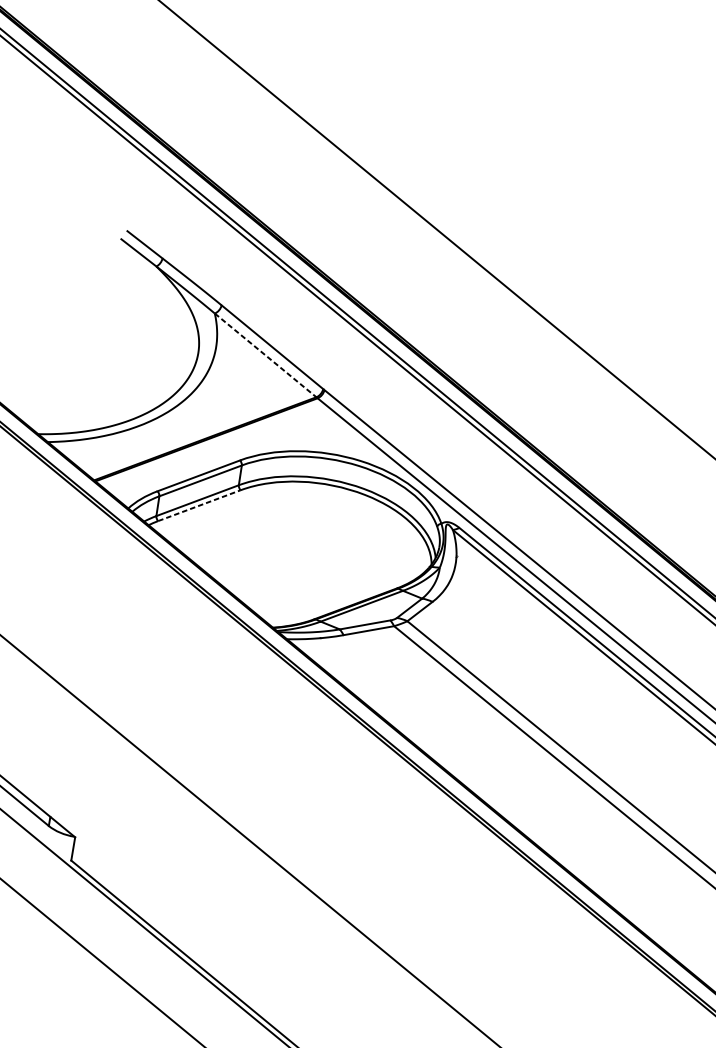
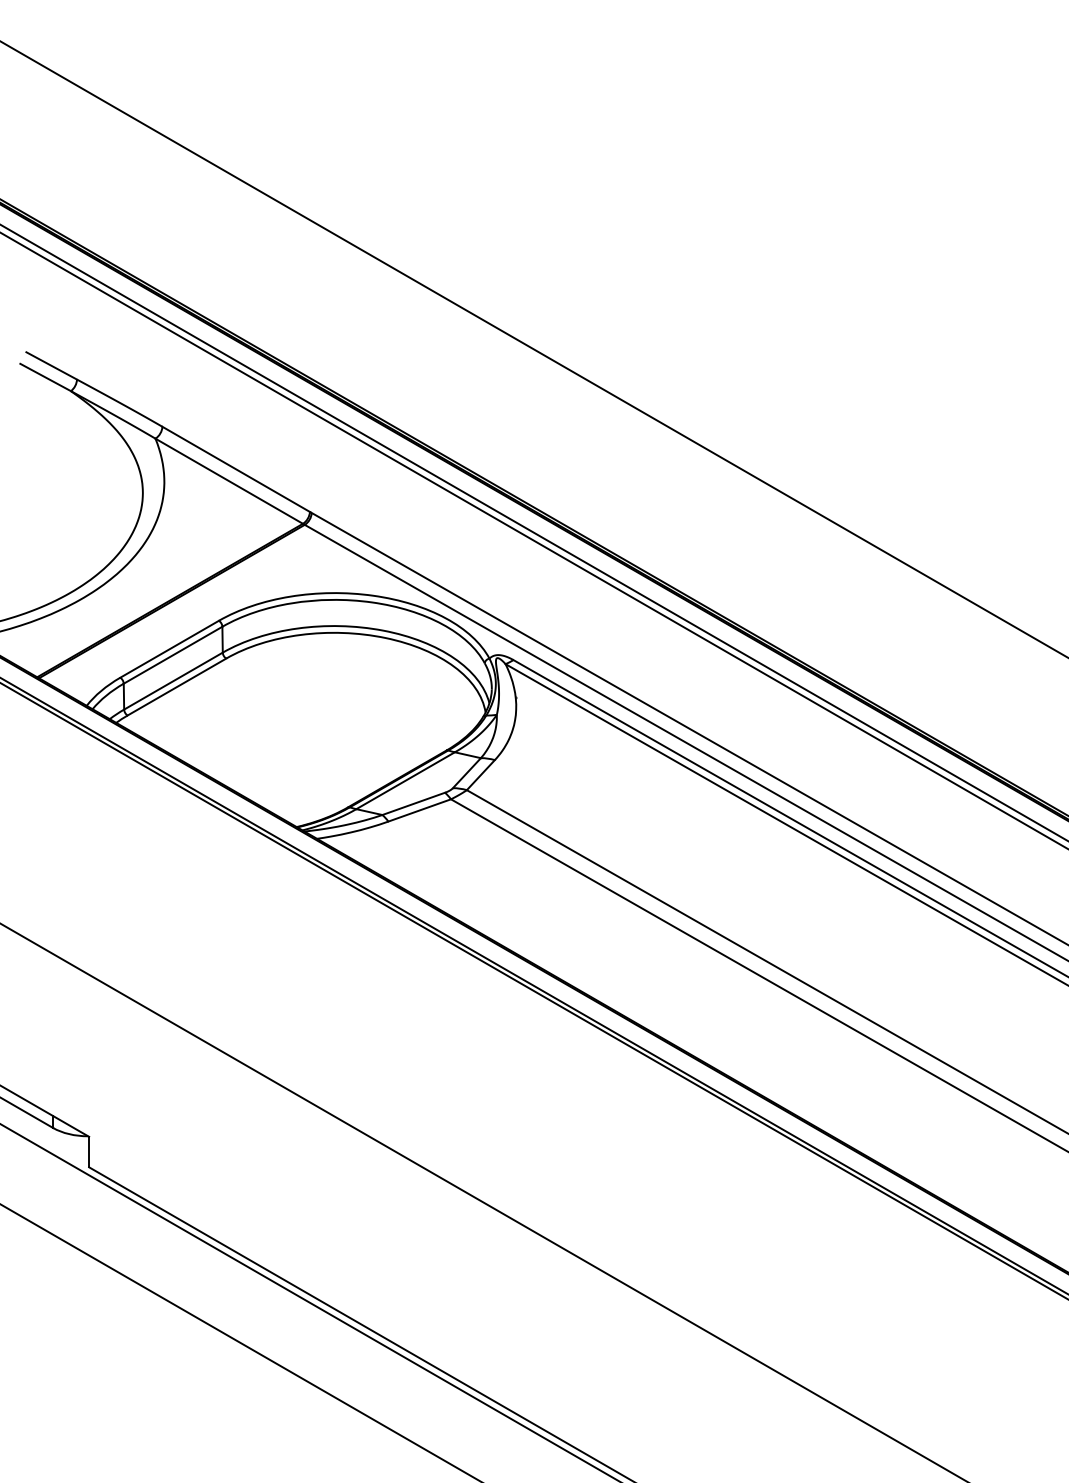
line: (265, 355) -> (229, 481), dashed -> solid
line: (199, 505) -> (176, 687), dashed -> solid

